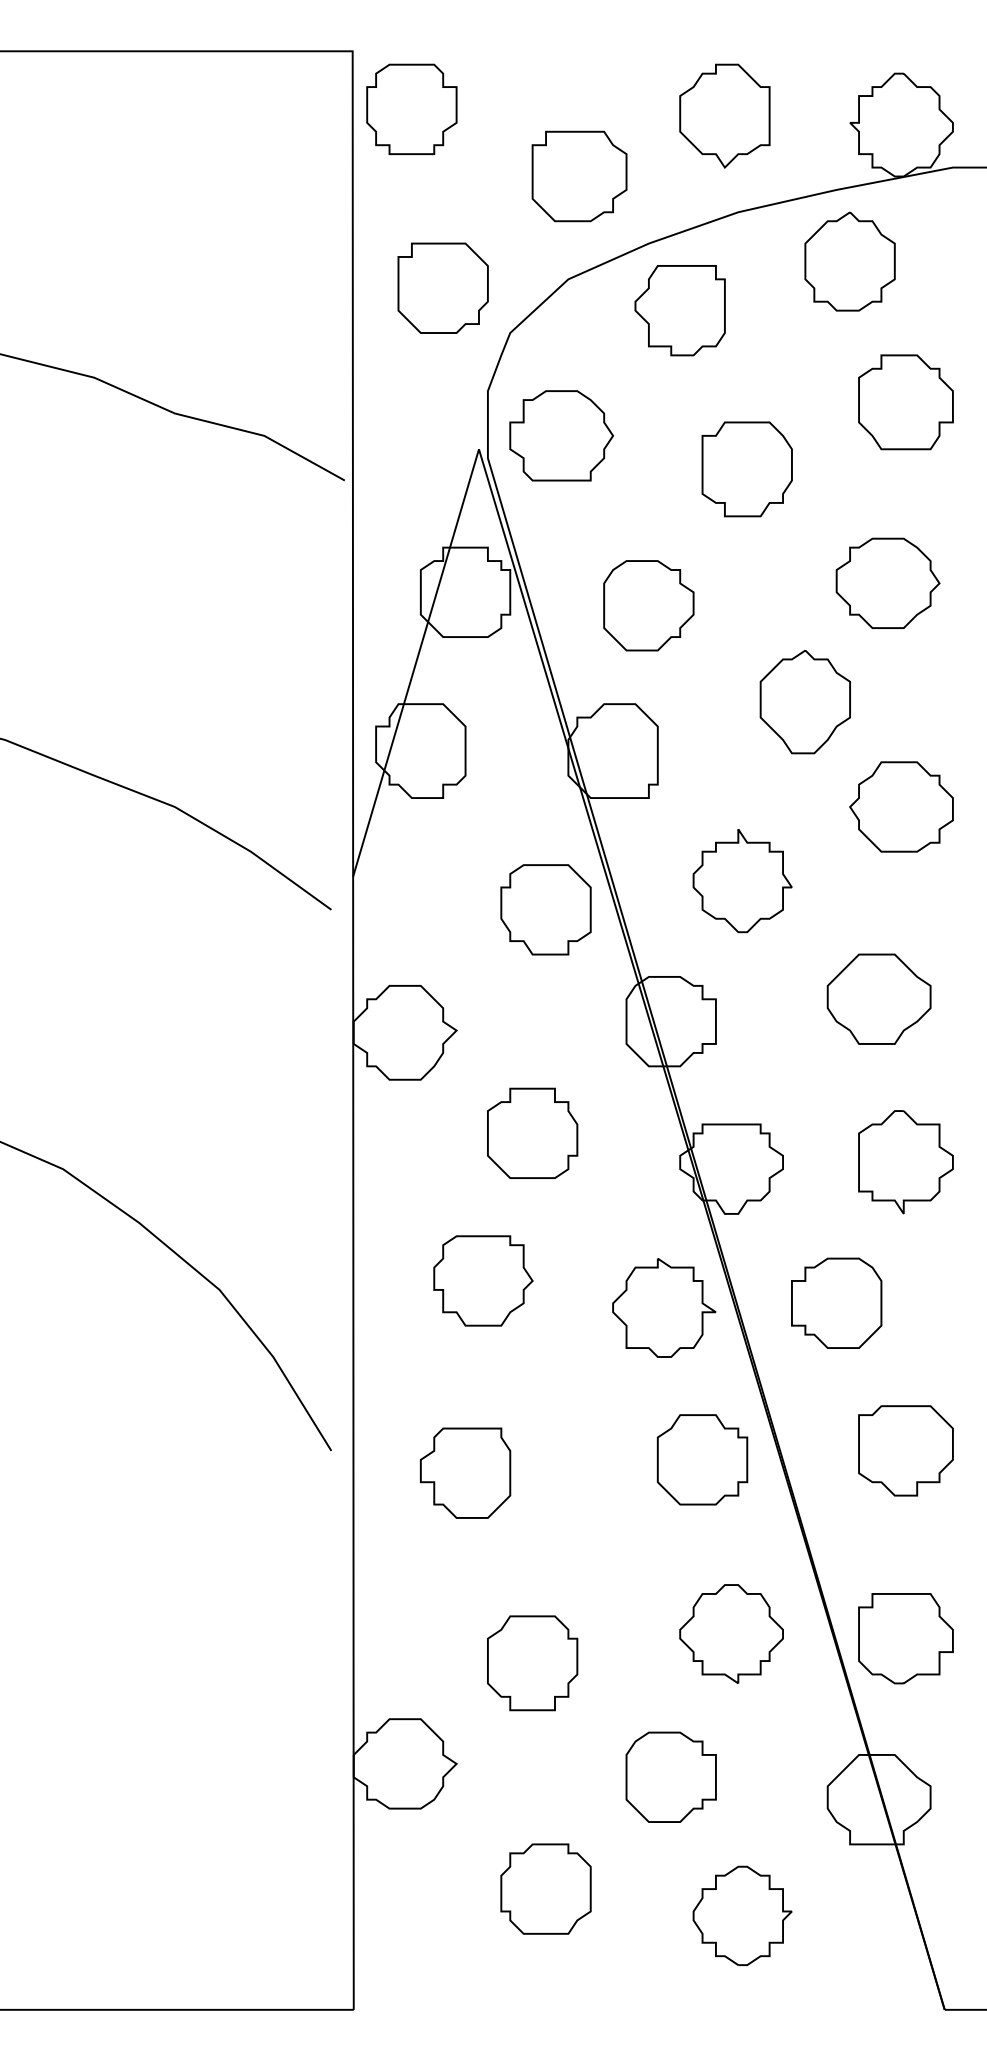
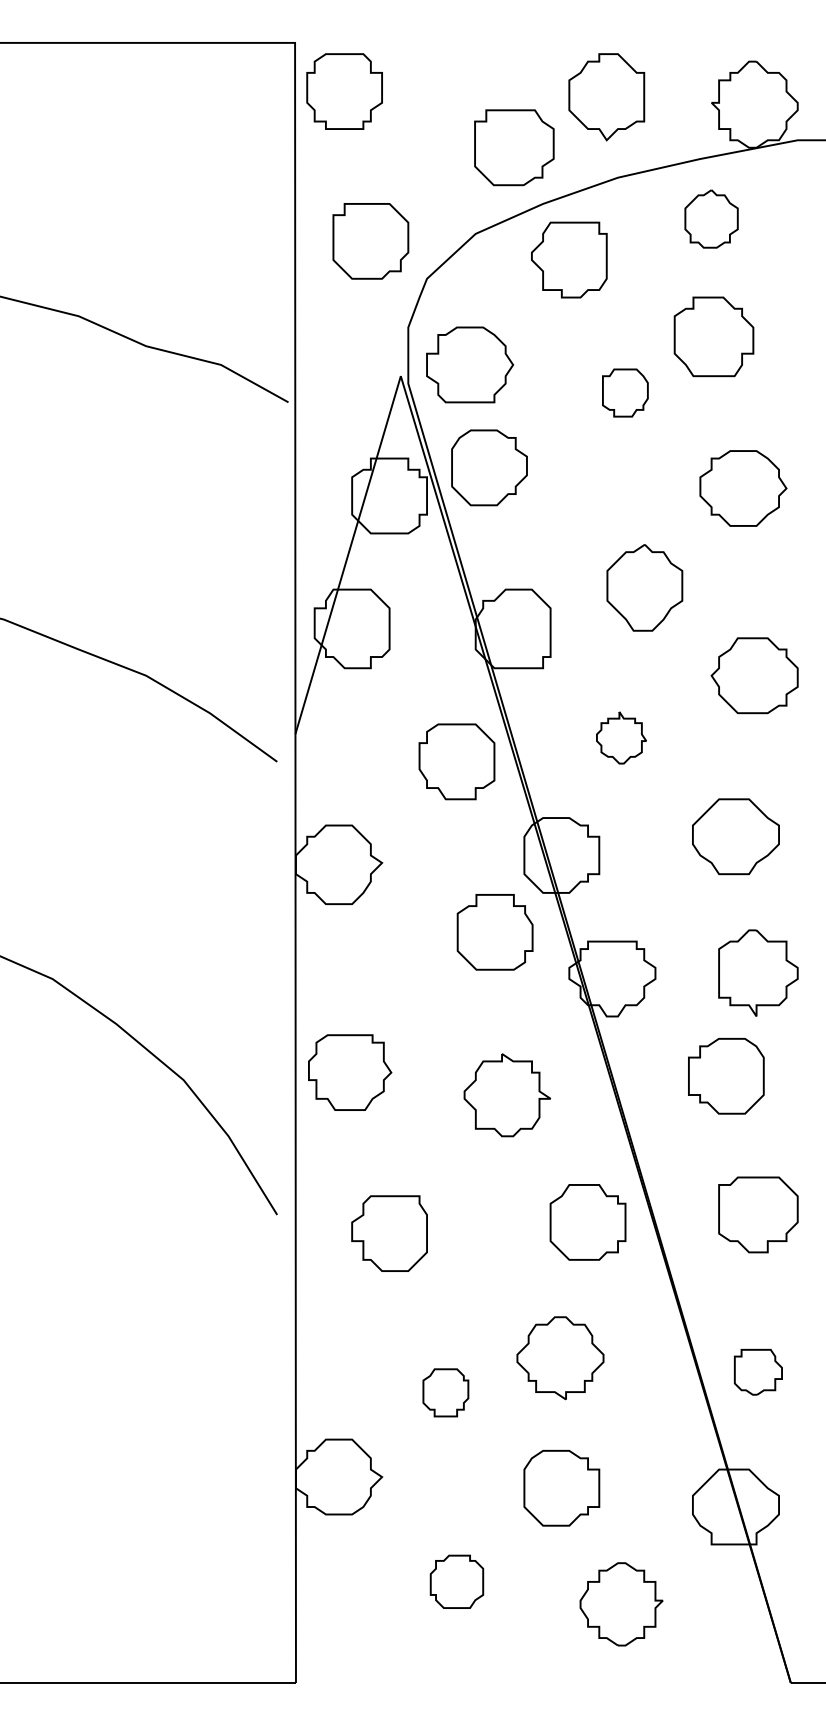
part: (579, 176) -> (514, 147), moved
part: (849, 261) -> (711, 218), size x0.7
part: (905, 402) -> (713, 337), moved
part: (746, 469) -> (624, 393), size x0.6
part: (648, 605) -> (489, 467), moved
part: (804, 702) -> (644, 588), moved
part: (742, 881) -> (621, 738), size x0.6
part: (532, 1132) -> (495, 931), moved
part: (483, 1280) -> (350, 1072), moved
part: (836, 1302) -> (726, 1075), moved
part: (664, 1307) -> (507, 1094), moved
part: (731, 1633) -> (560, 1357), moved
part: (905, 1638) -> (758, 1372), size x0.6
part: (532, 1663) -> (445, 1392), size x0.6
part: (545, 1888) -> (456, 1581), size x0.7

